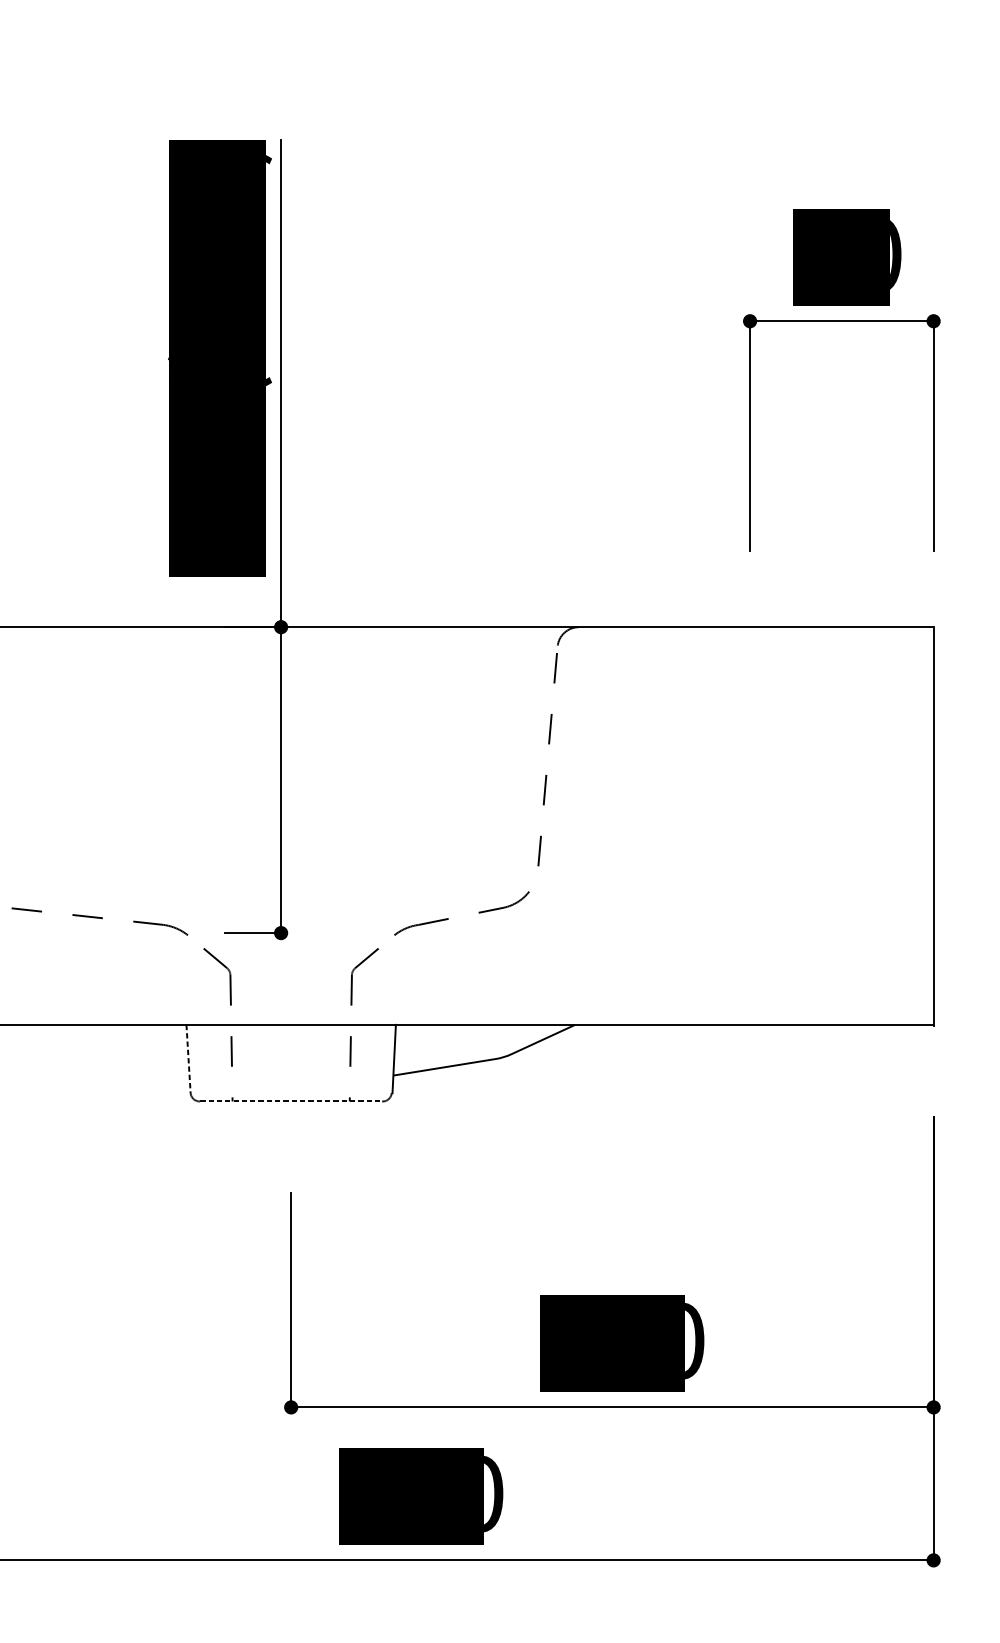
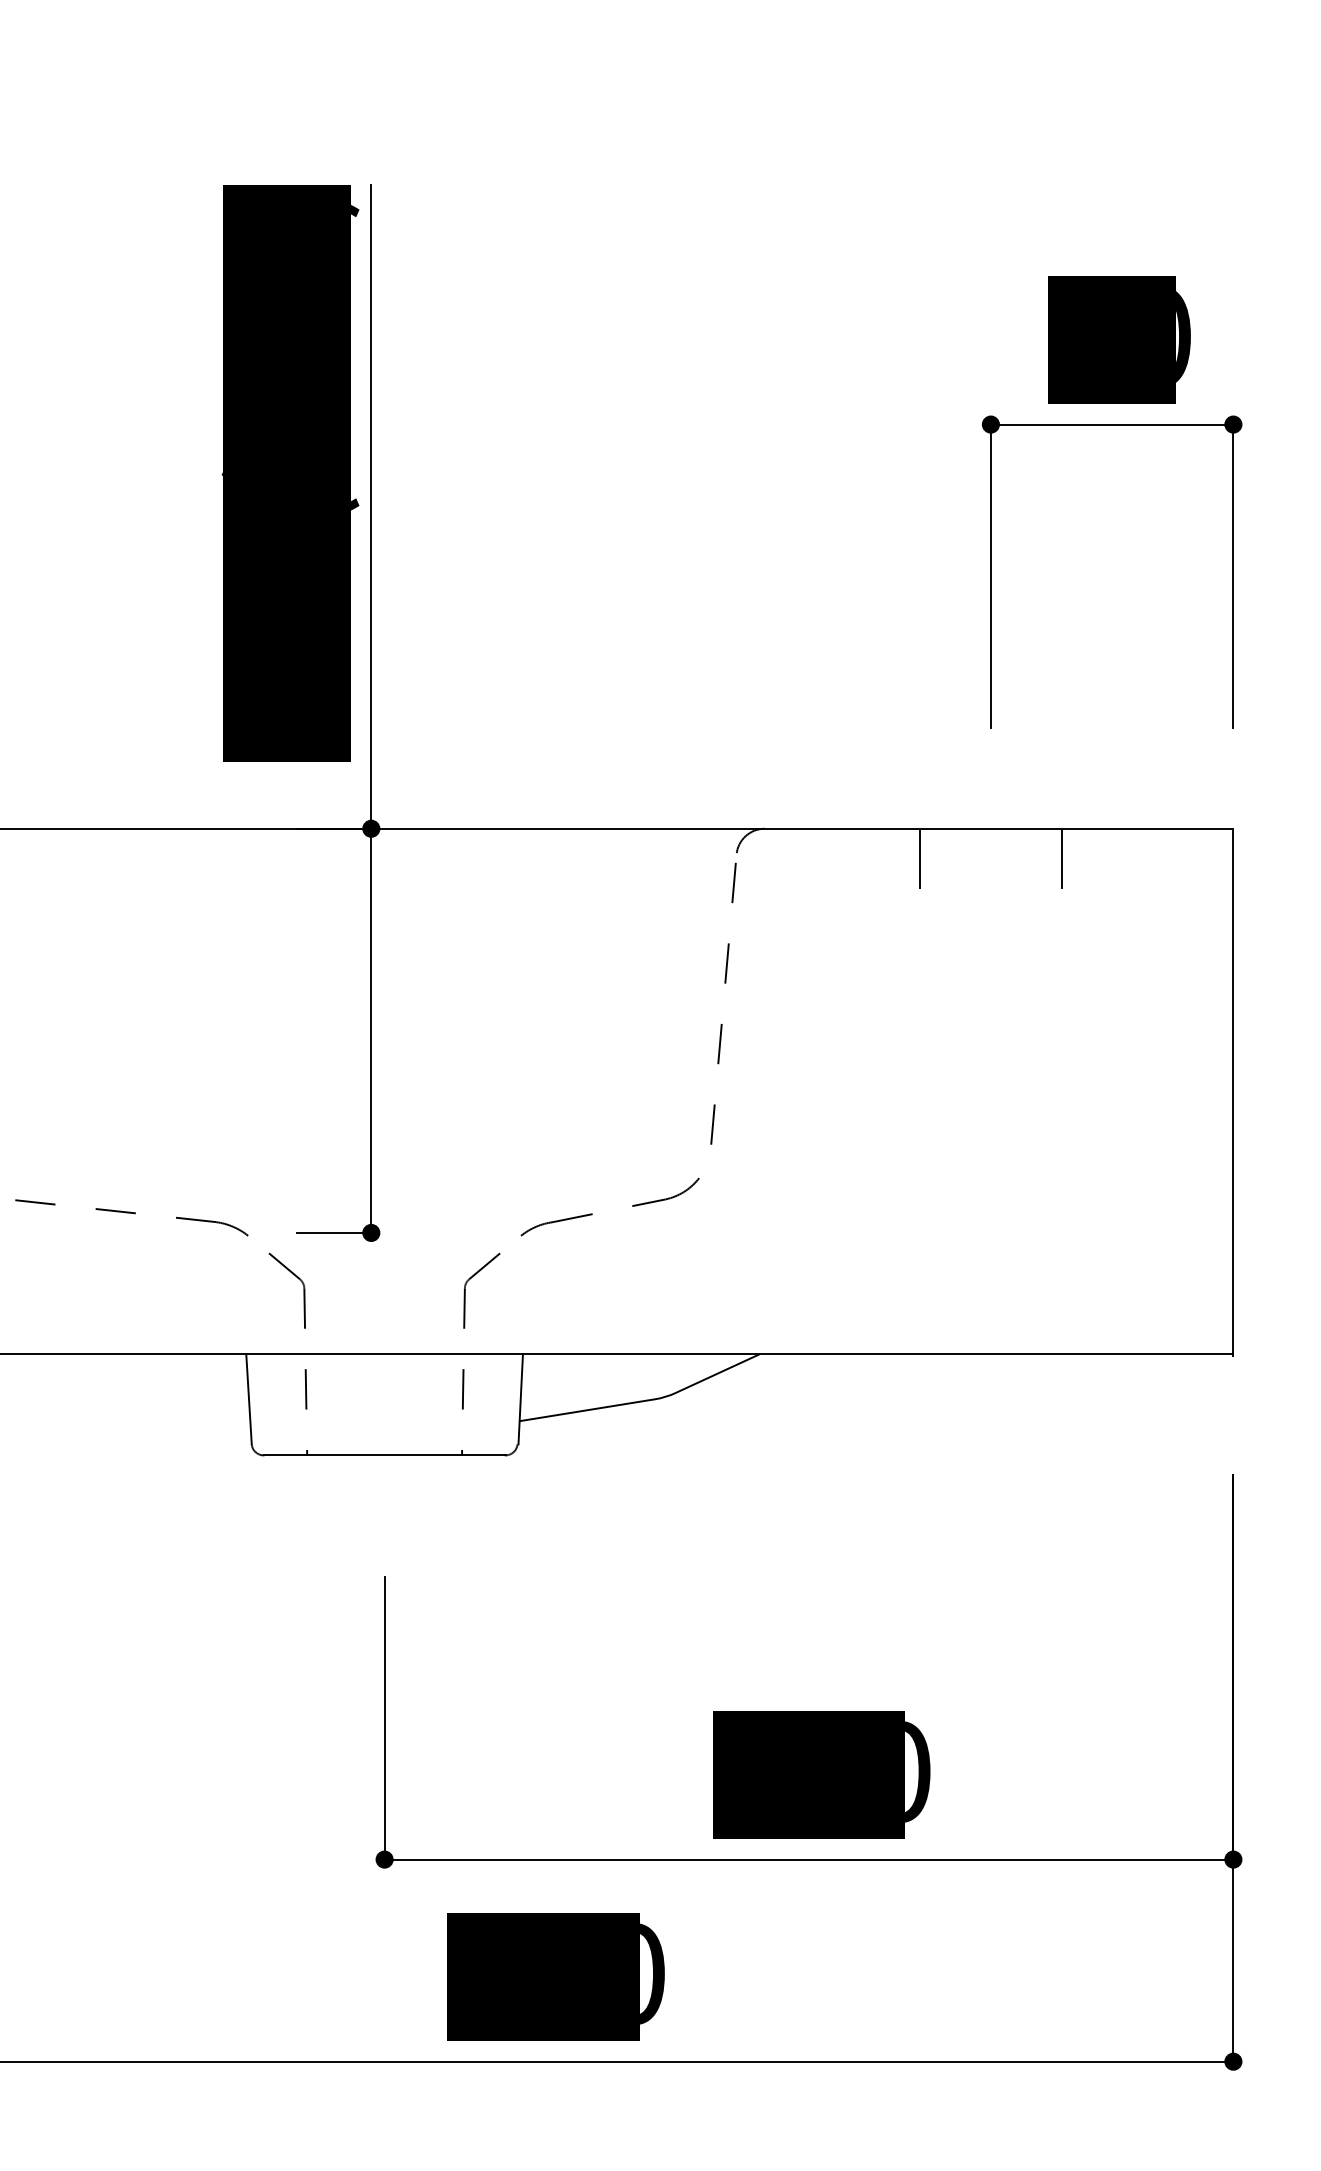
line: (696, 649) -> (920, 858), added
line: (803, 649) -> (1061, 858), added
line: (188, 1059) -> (249, 1399), dashed -> solid
line: (291, 1101) -> (385, 1455), dashed -> solid

